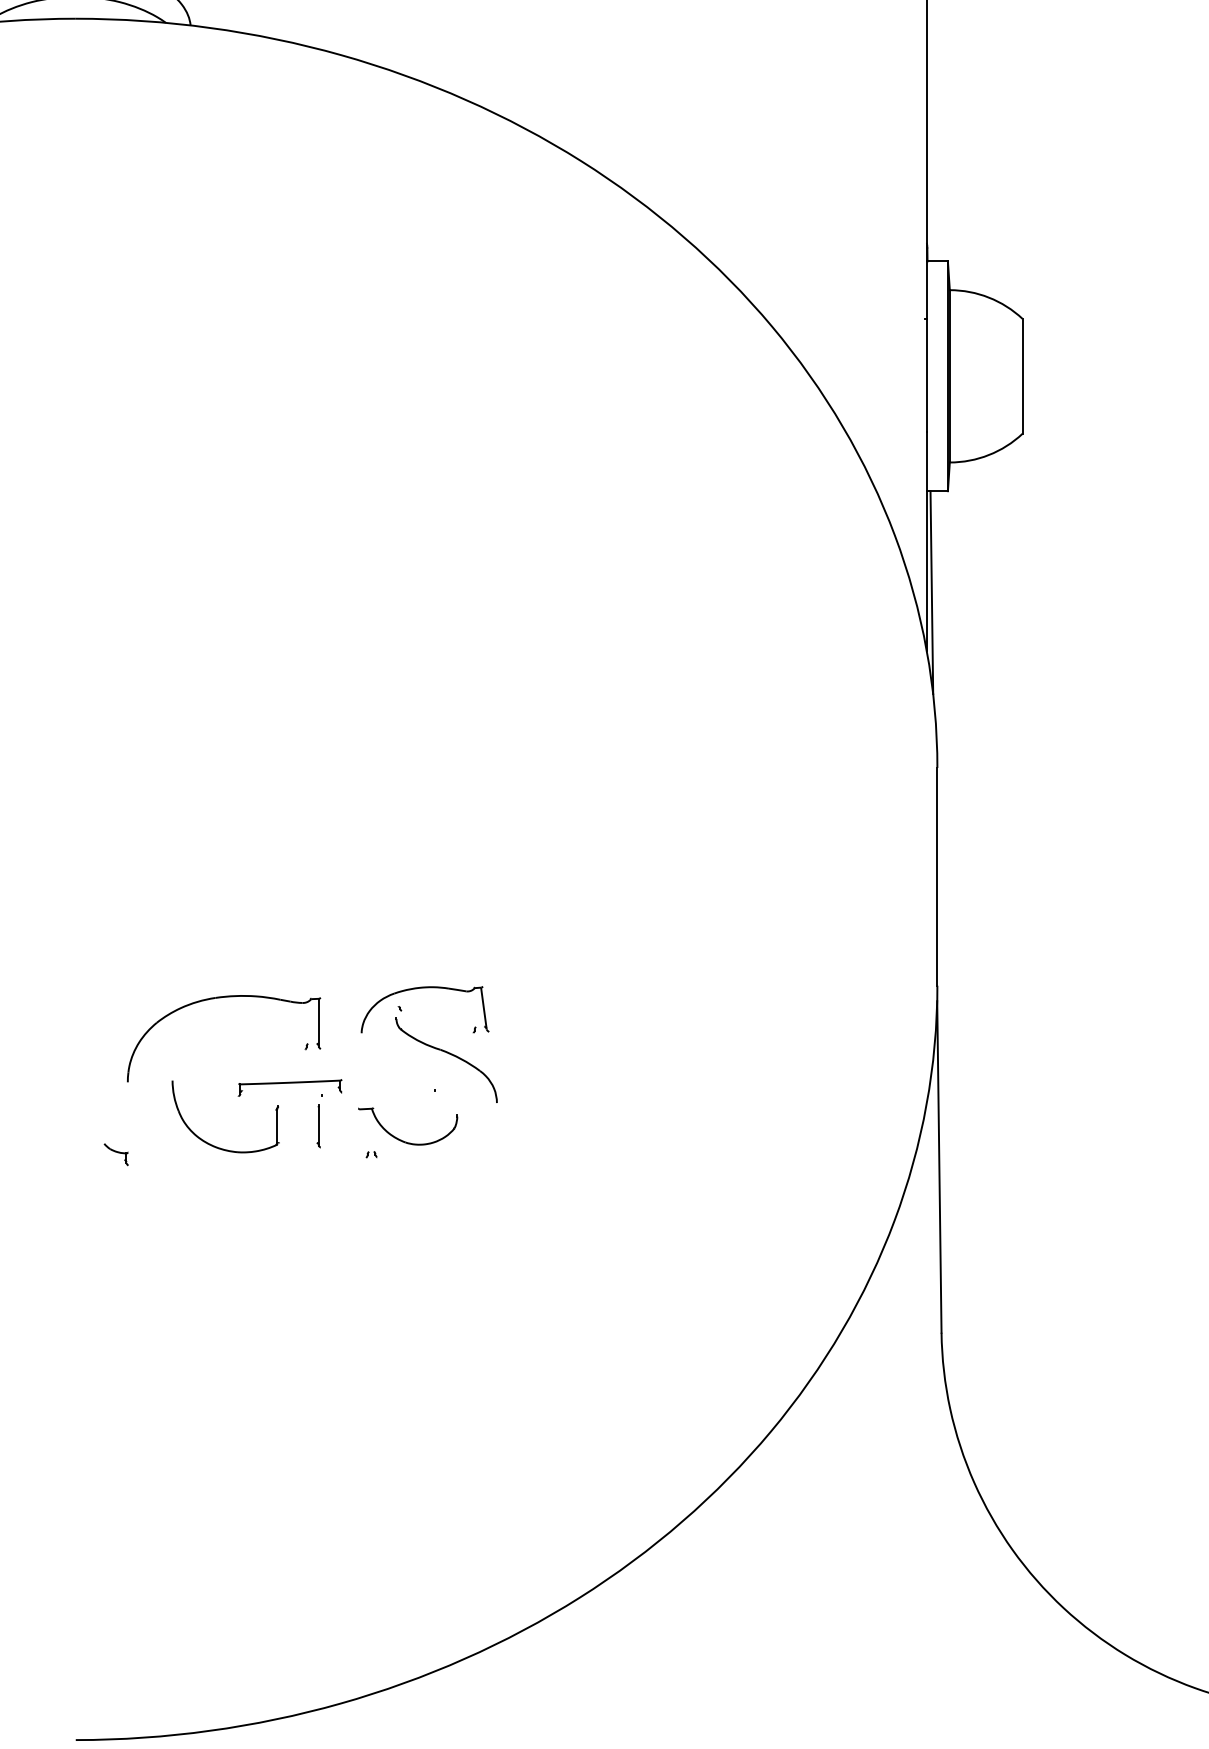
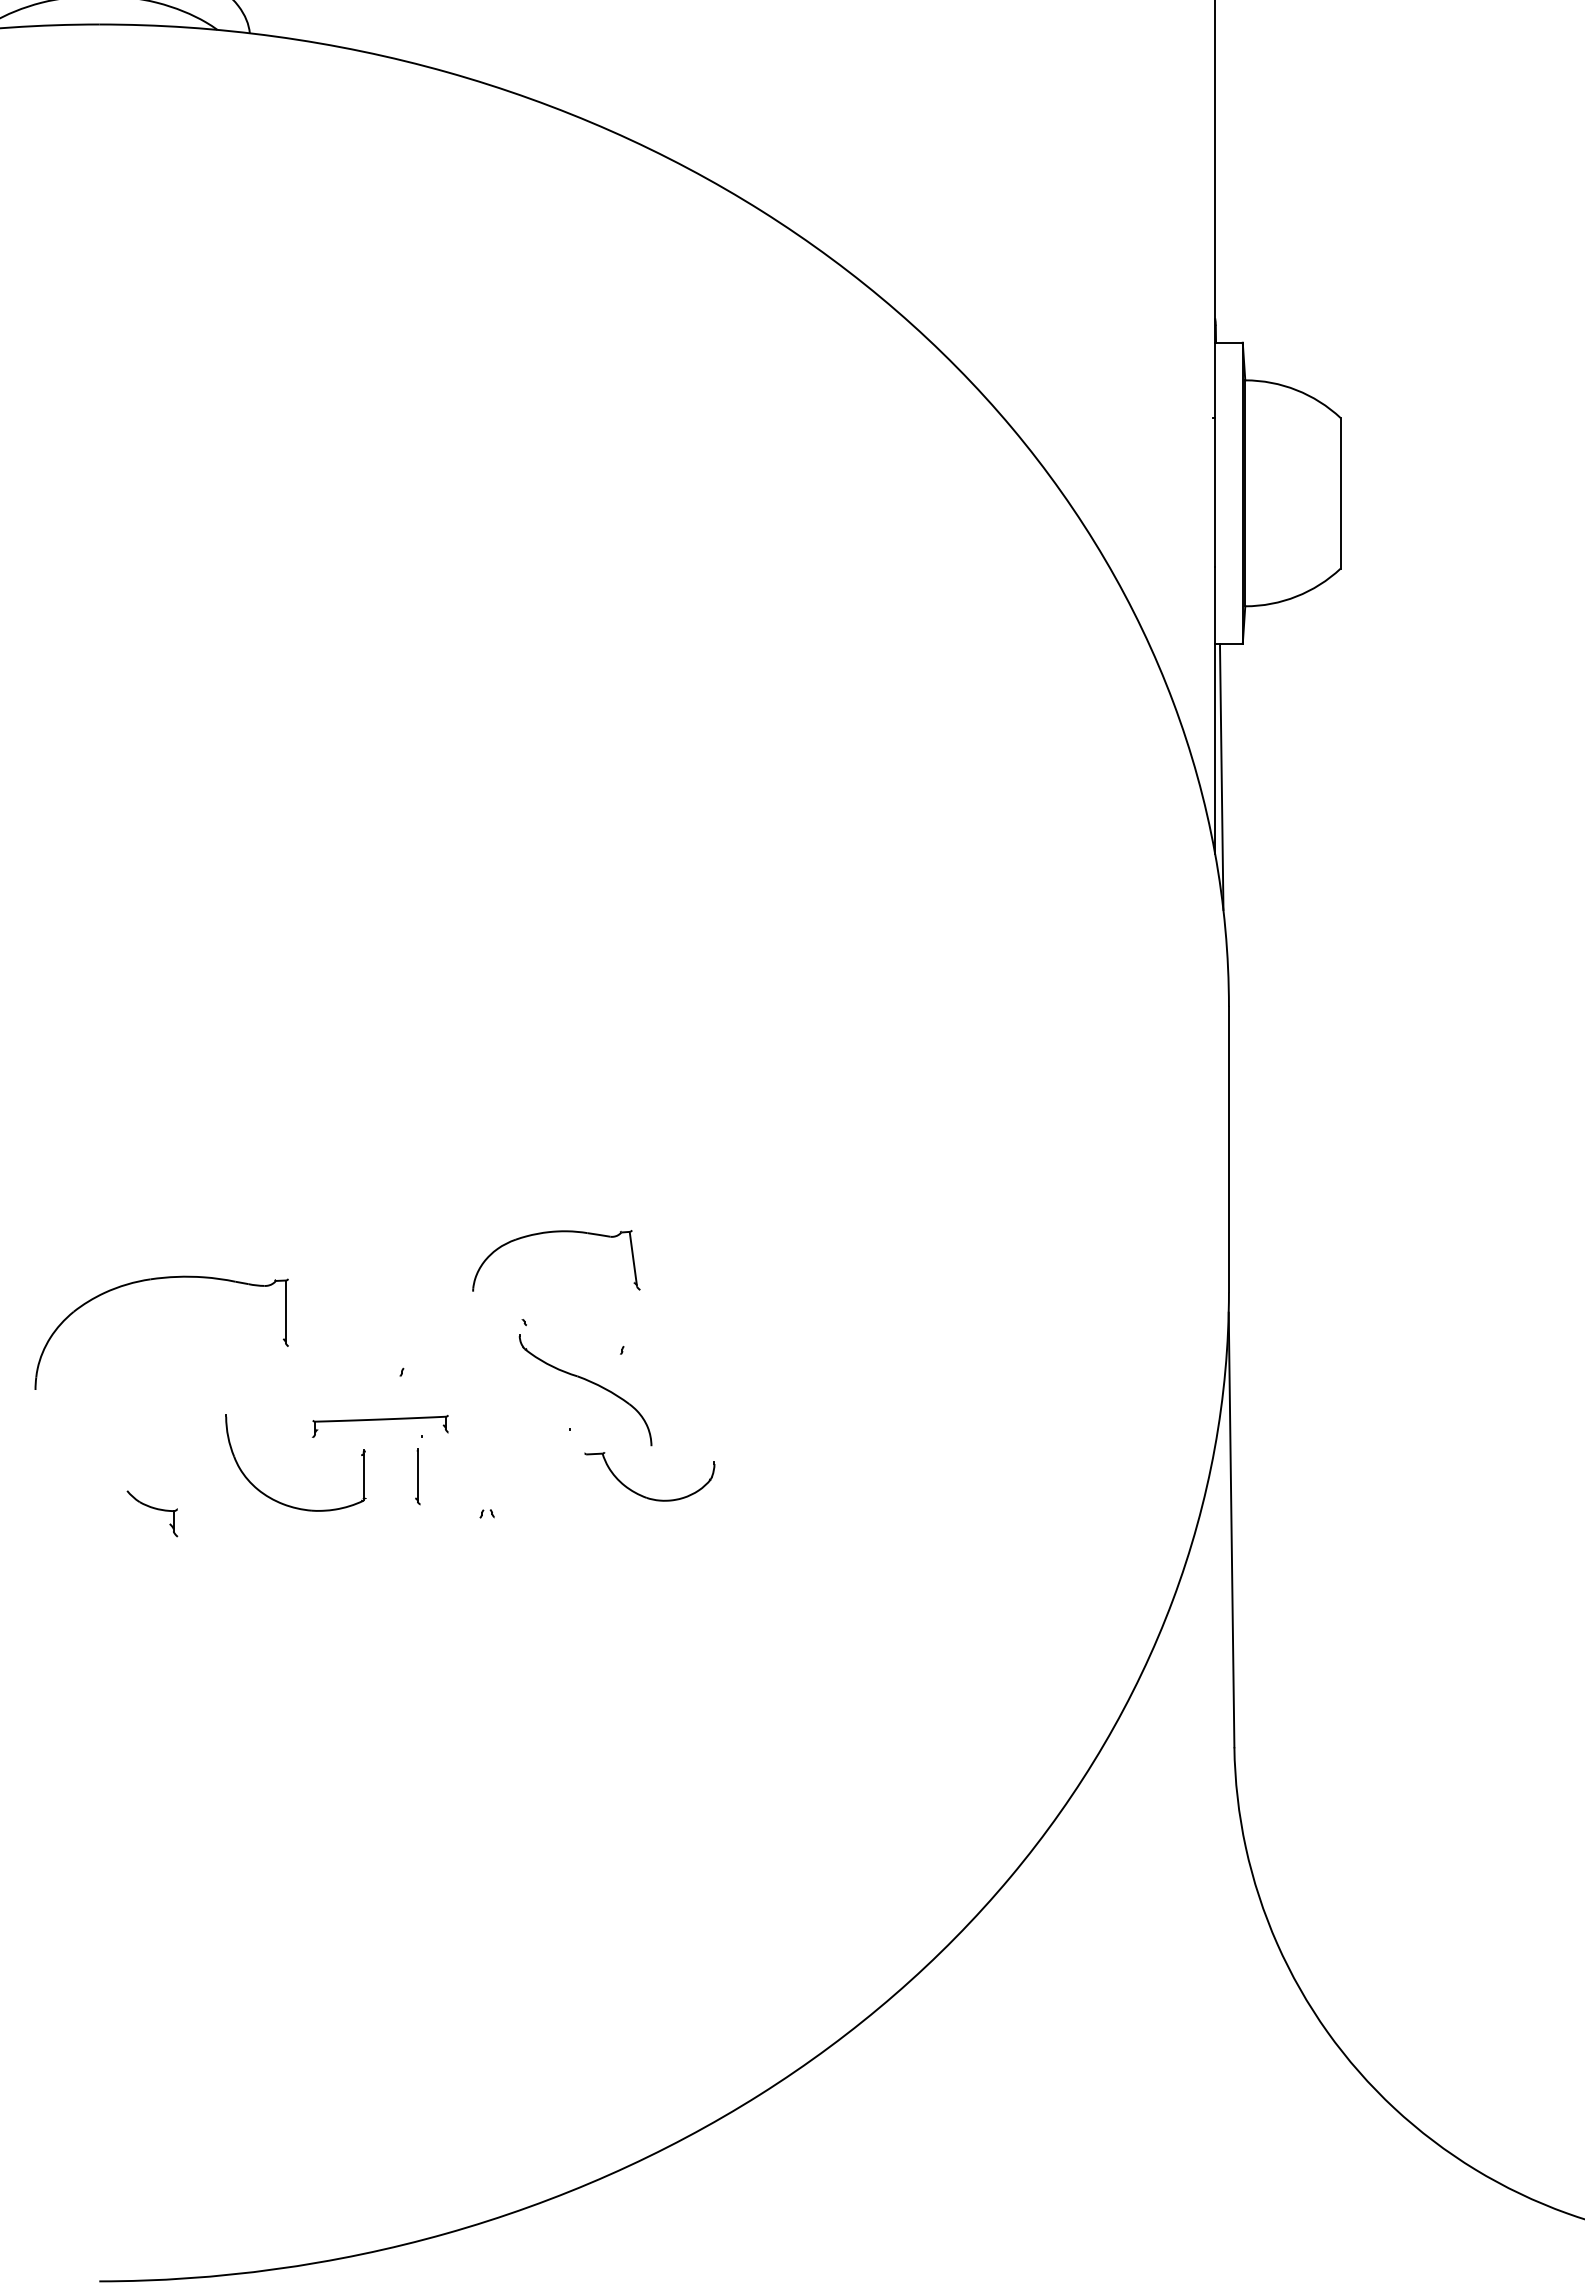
part: (425, 988) -> (556, 1232), moved
part: (216, 998) -> (151, 1280), moved
part: (401, 1139) -> (641, 1494), moved
part: (116, 1154) -> (152, 1513), size x1.6

